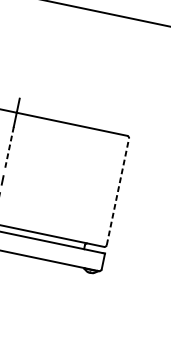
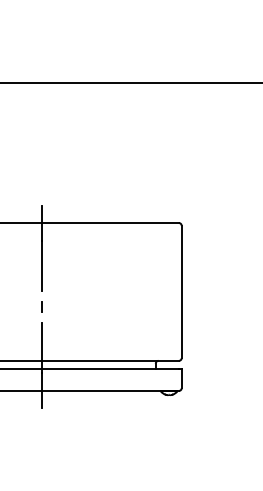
line: (9, 147) -> (41, 266), dashed -> solid
line: (117, 191) -> (181, 291), dashed -> solid

